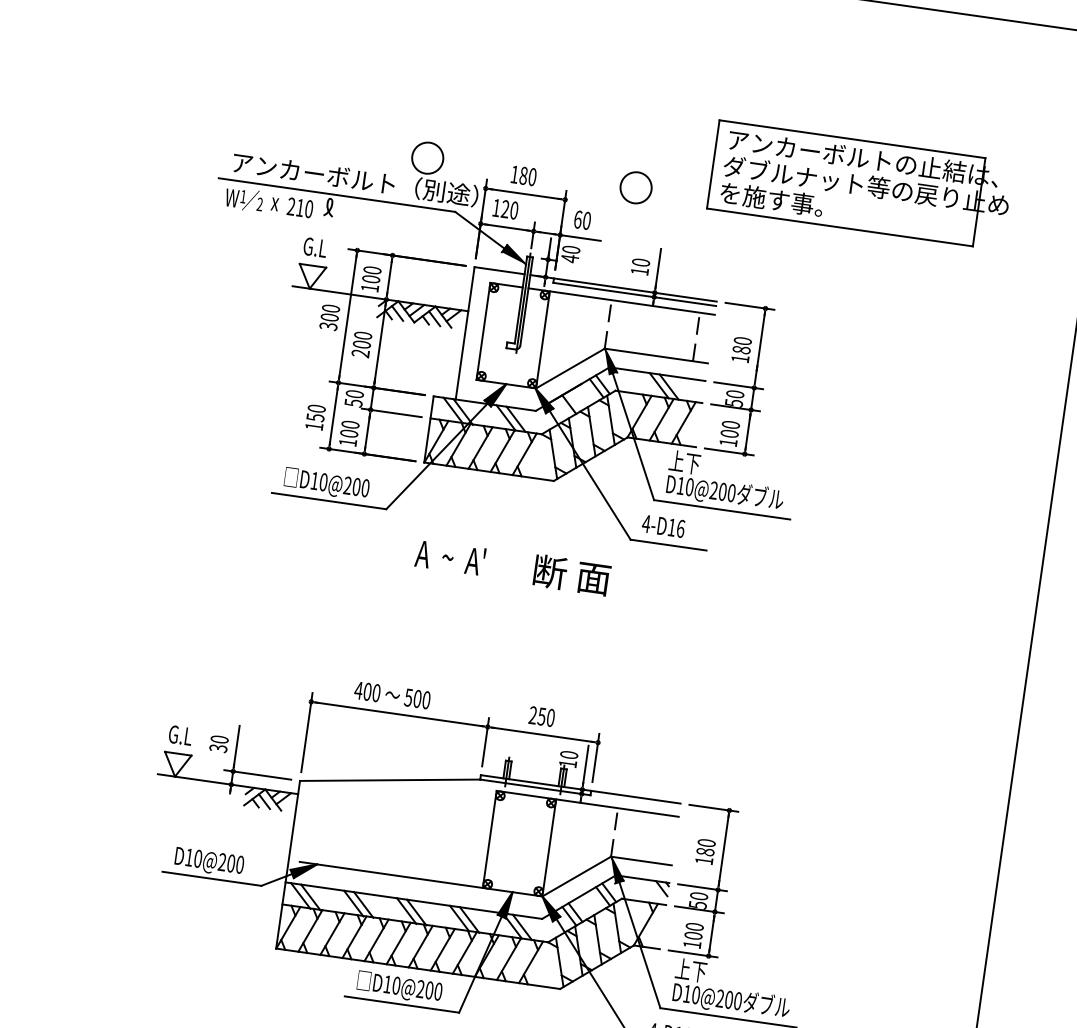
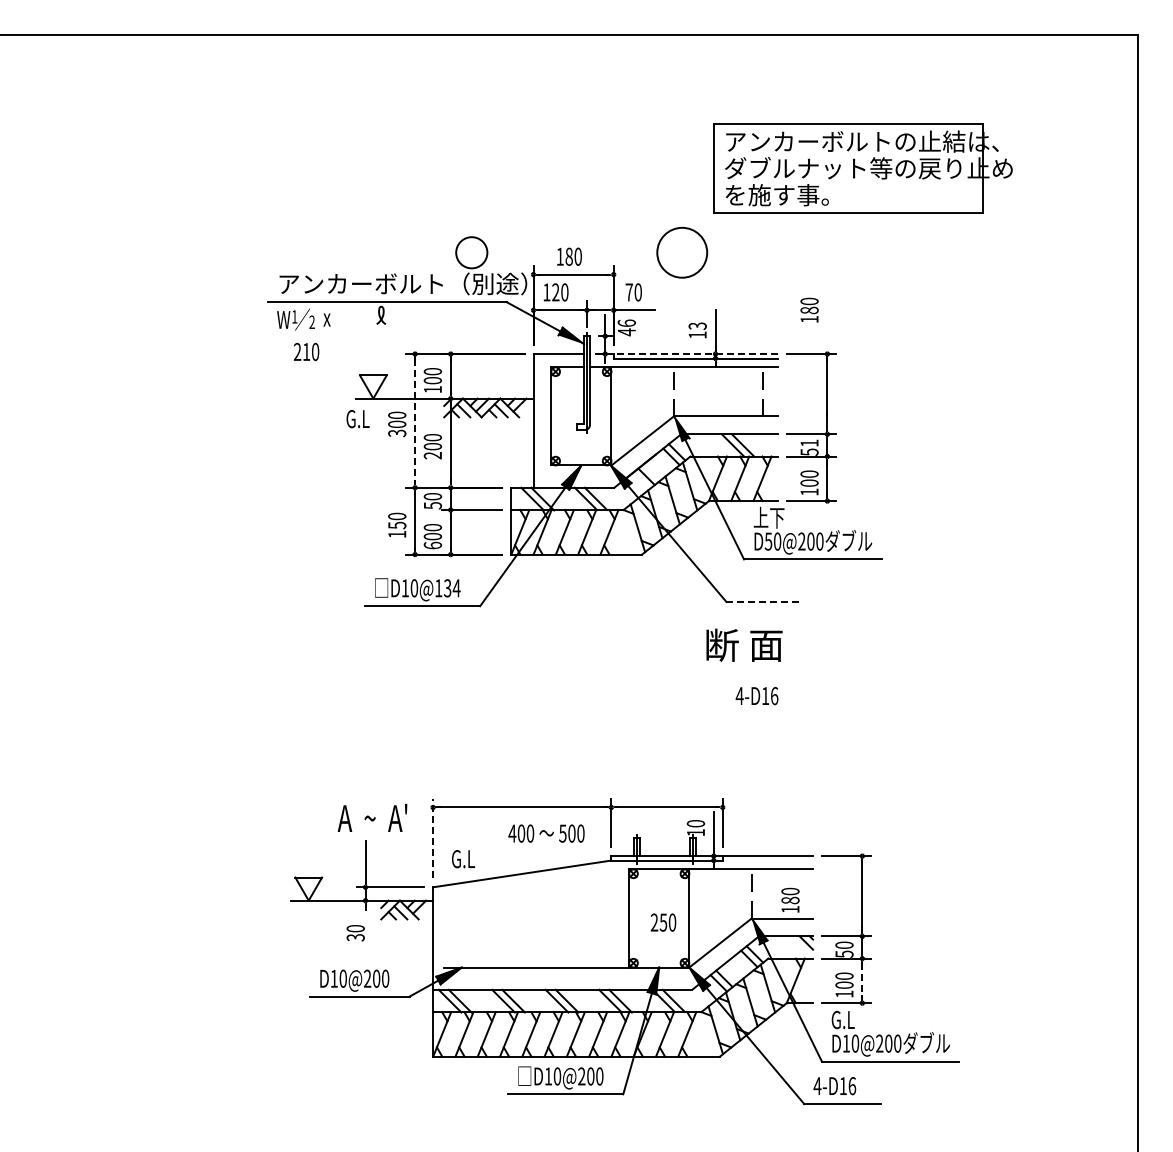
part: (859, 185) -> (862, 168), moved
circle: (635, 187) -> (681, 252), size x1.6
text: (300, 207) -> (306, 351), moved
text: (578, 219) -> (629, 292), 60 -> 70
text: (314, 247) -> (357, 419), moved
text: (571, 249) -> (626, 322), 40 -> 46
text: (640, 261) -> (697, 325), 10 -> 13
line: (623, 288) -> (683, 354), solid -> dashed
line: (348, 317) -> (415, 421), solid -> dashed
text: (741, 349) -> (809, 309), moved
text: (735, 393) -> (809, 442), 50 -> 51
text: (347, 442) -> (432, 545), 100 -> 600
text: (680, 485) -> (768, 541), D10@200 -> D50@200
text: (356, 487) -> (447, 588), D10@200 -> D10@134
text: (662, 526) -> (756, 696), moved
line: (669, 544) -> (765, 601), solid -> dashed
text: (450, 557) -> (372, 817), moved
text: (572, 574) -> (744, 644), moved
text: (392, 695) -> (546, 833), moved
text: (541, 716) -> (663, 922), moved
line: (307, 732) -> (433, 838), solid -> dashed
text: (180, 735) -> (463, 859), moved
text: (218, 744) -> (355, 933), moved
text: (705, 850) -> (790, 899), moved
line: (712, 933) -> (862, 980), solid -> dashed
text: (690, 970) -> (846, 1019), 上下 -> G.L

